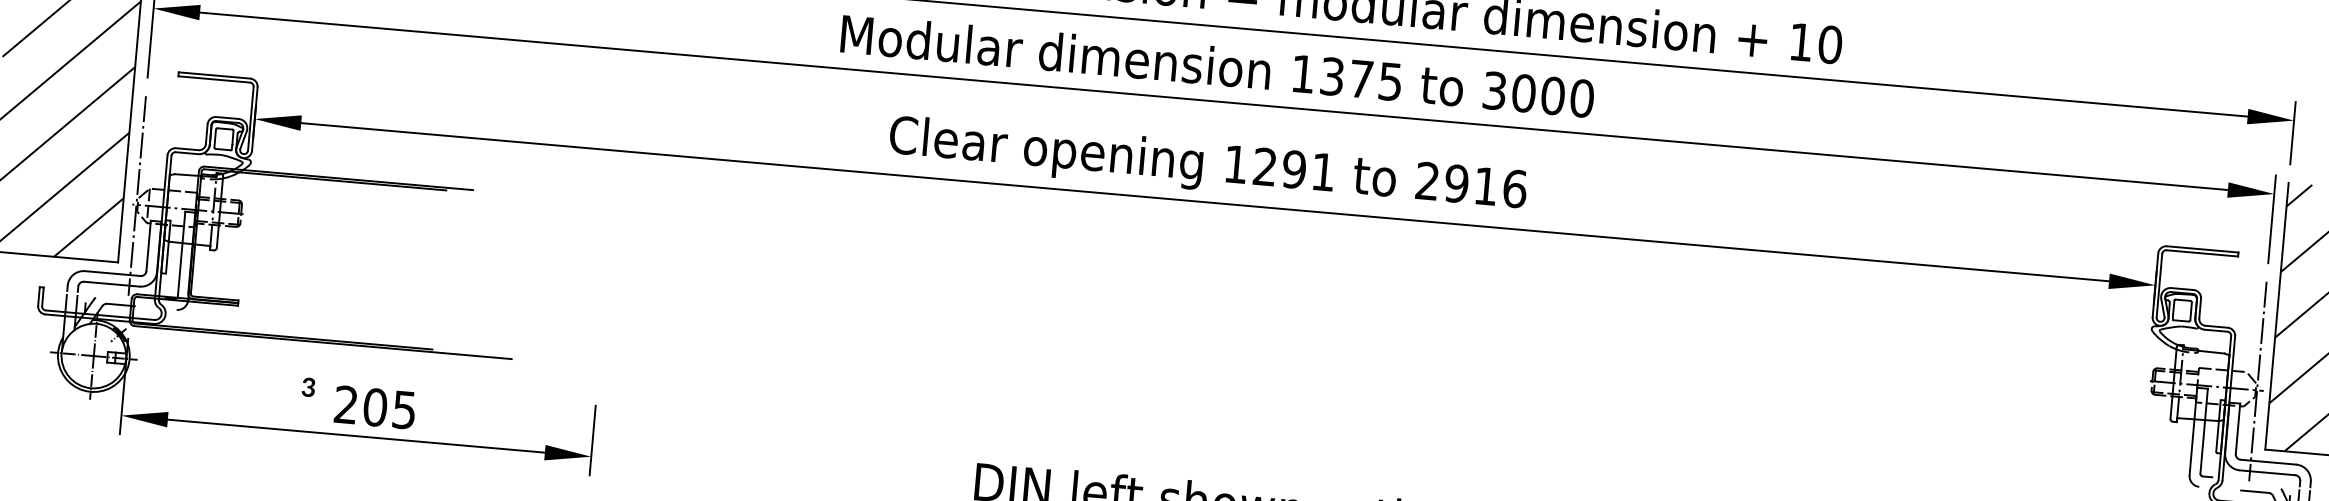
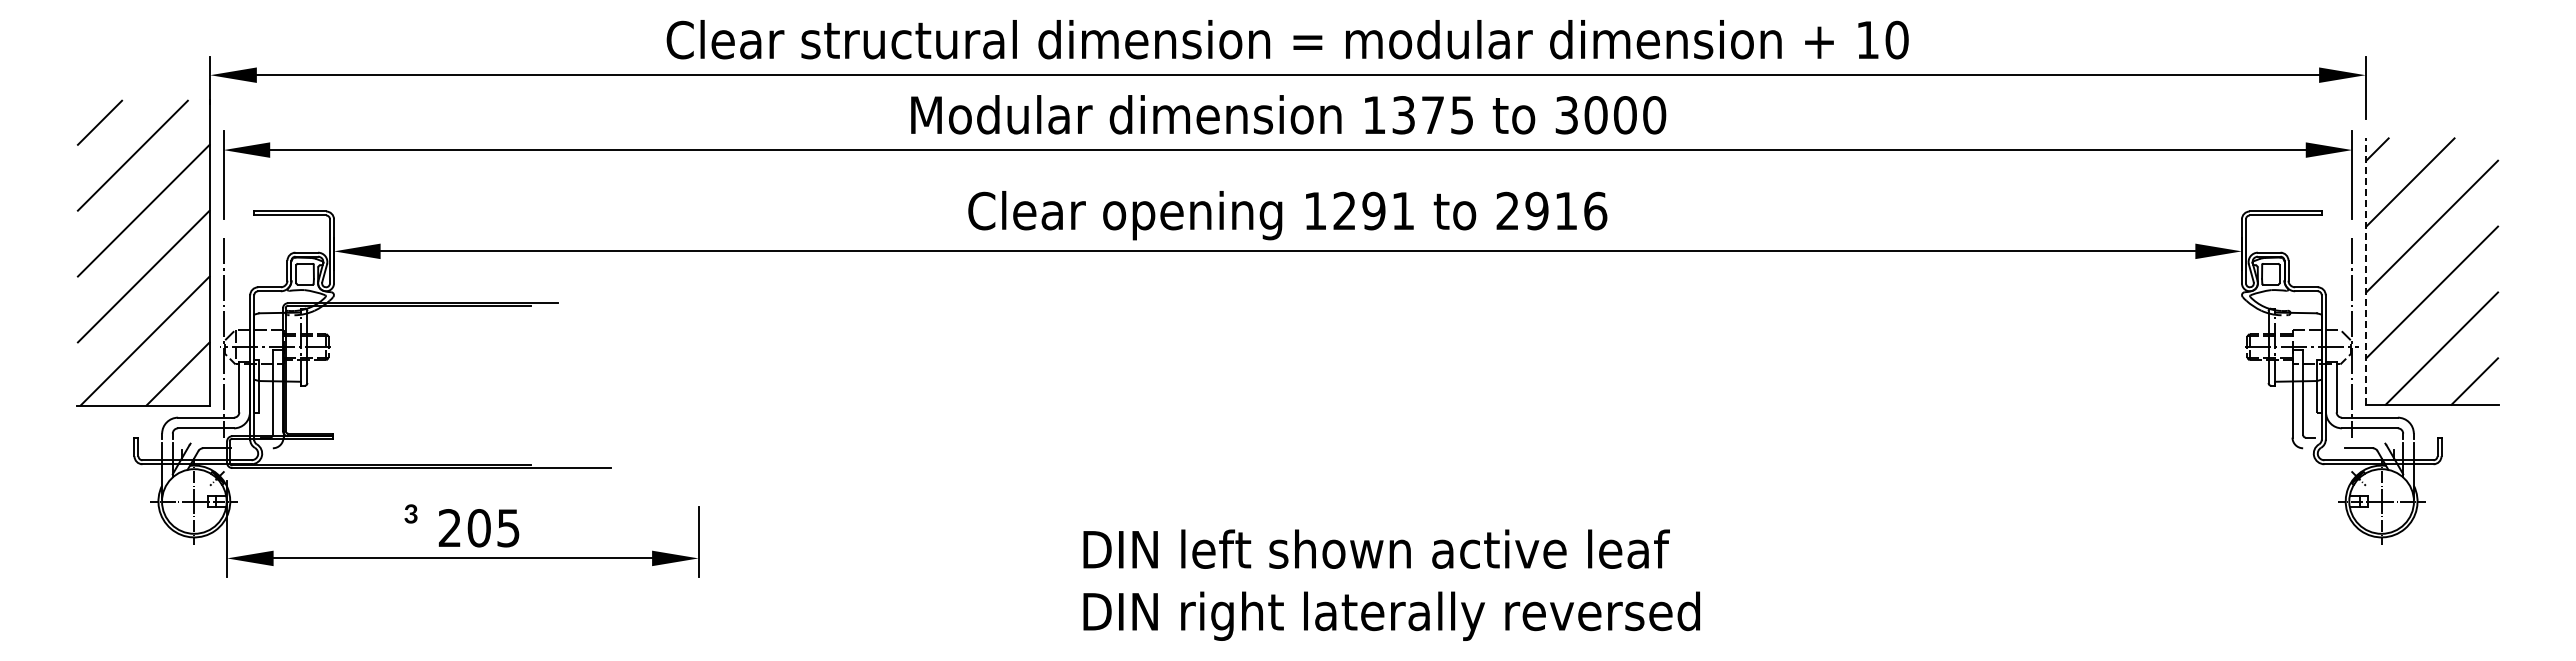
line: (2276, 316) -> (2365, 271), solid -> dashed

